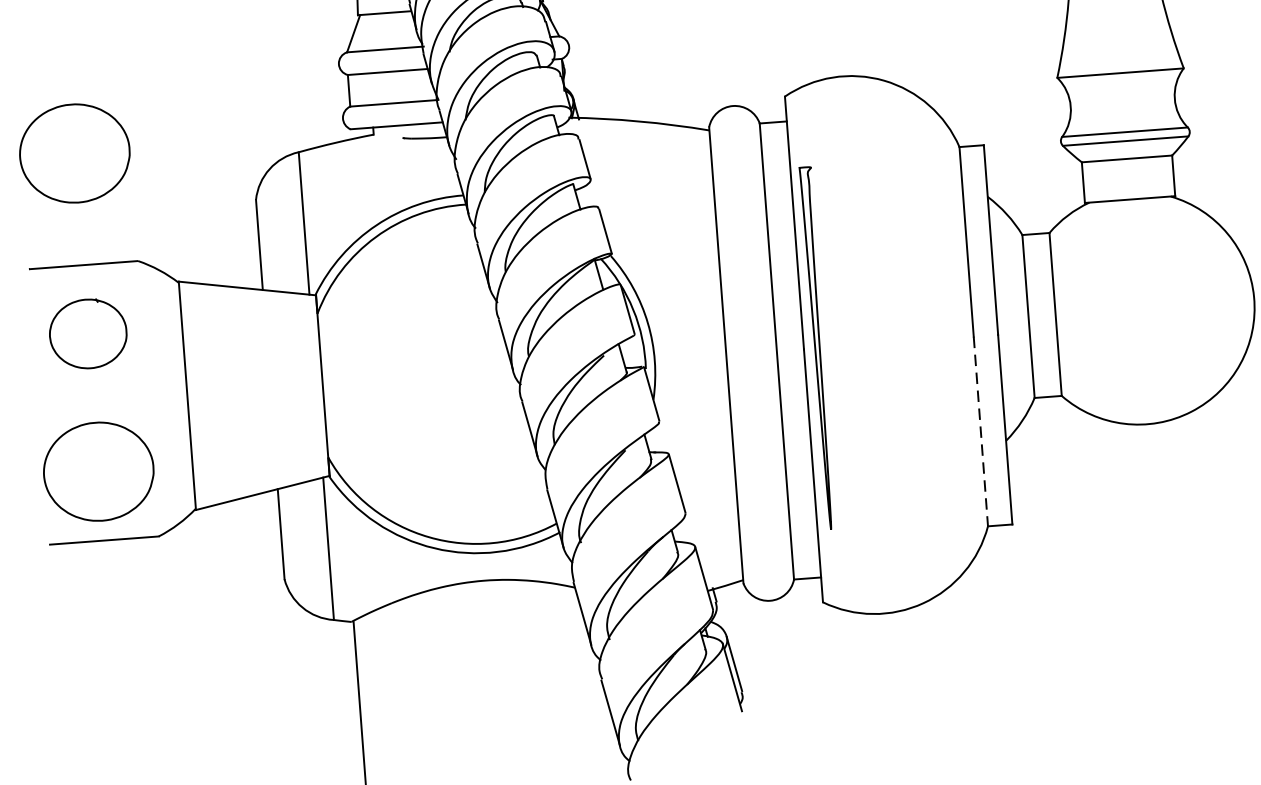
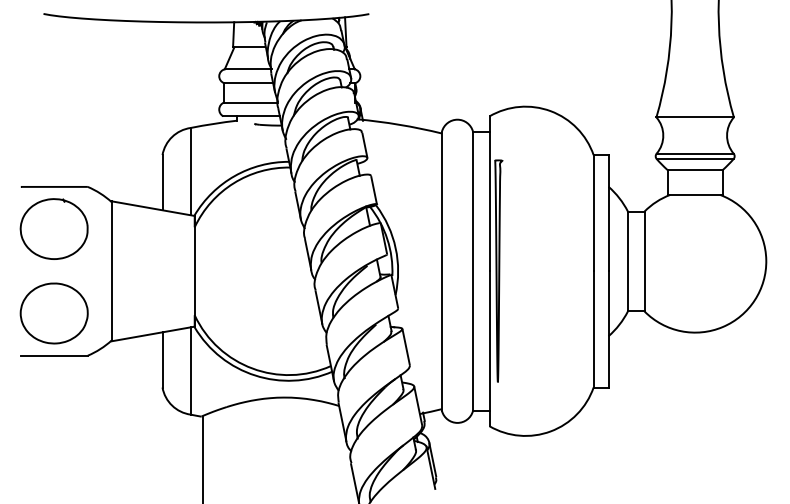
part: (73, 153) -> (53, 118), removed
part: (87, 333) -> (53, 228), size x1.43
line: (980, 431) -> (593, 329), dashed -> solid

